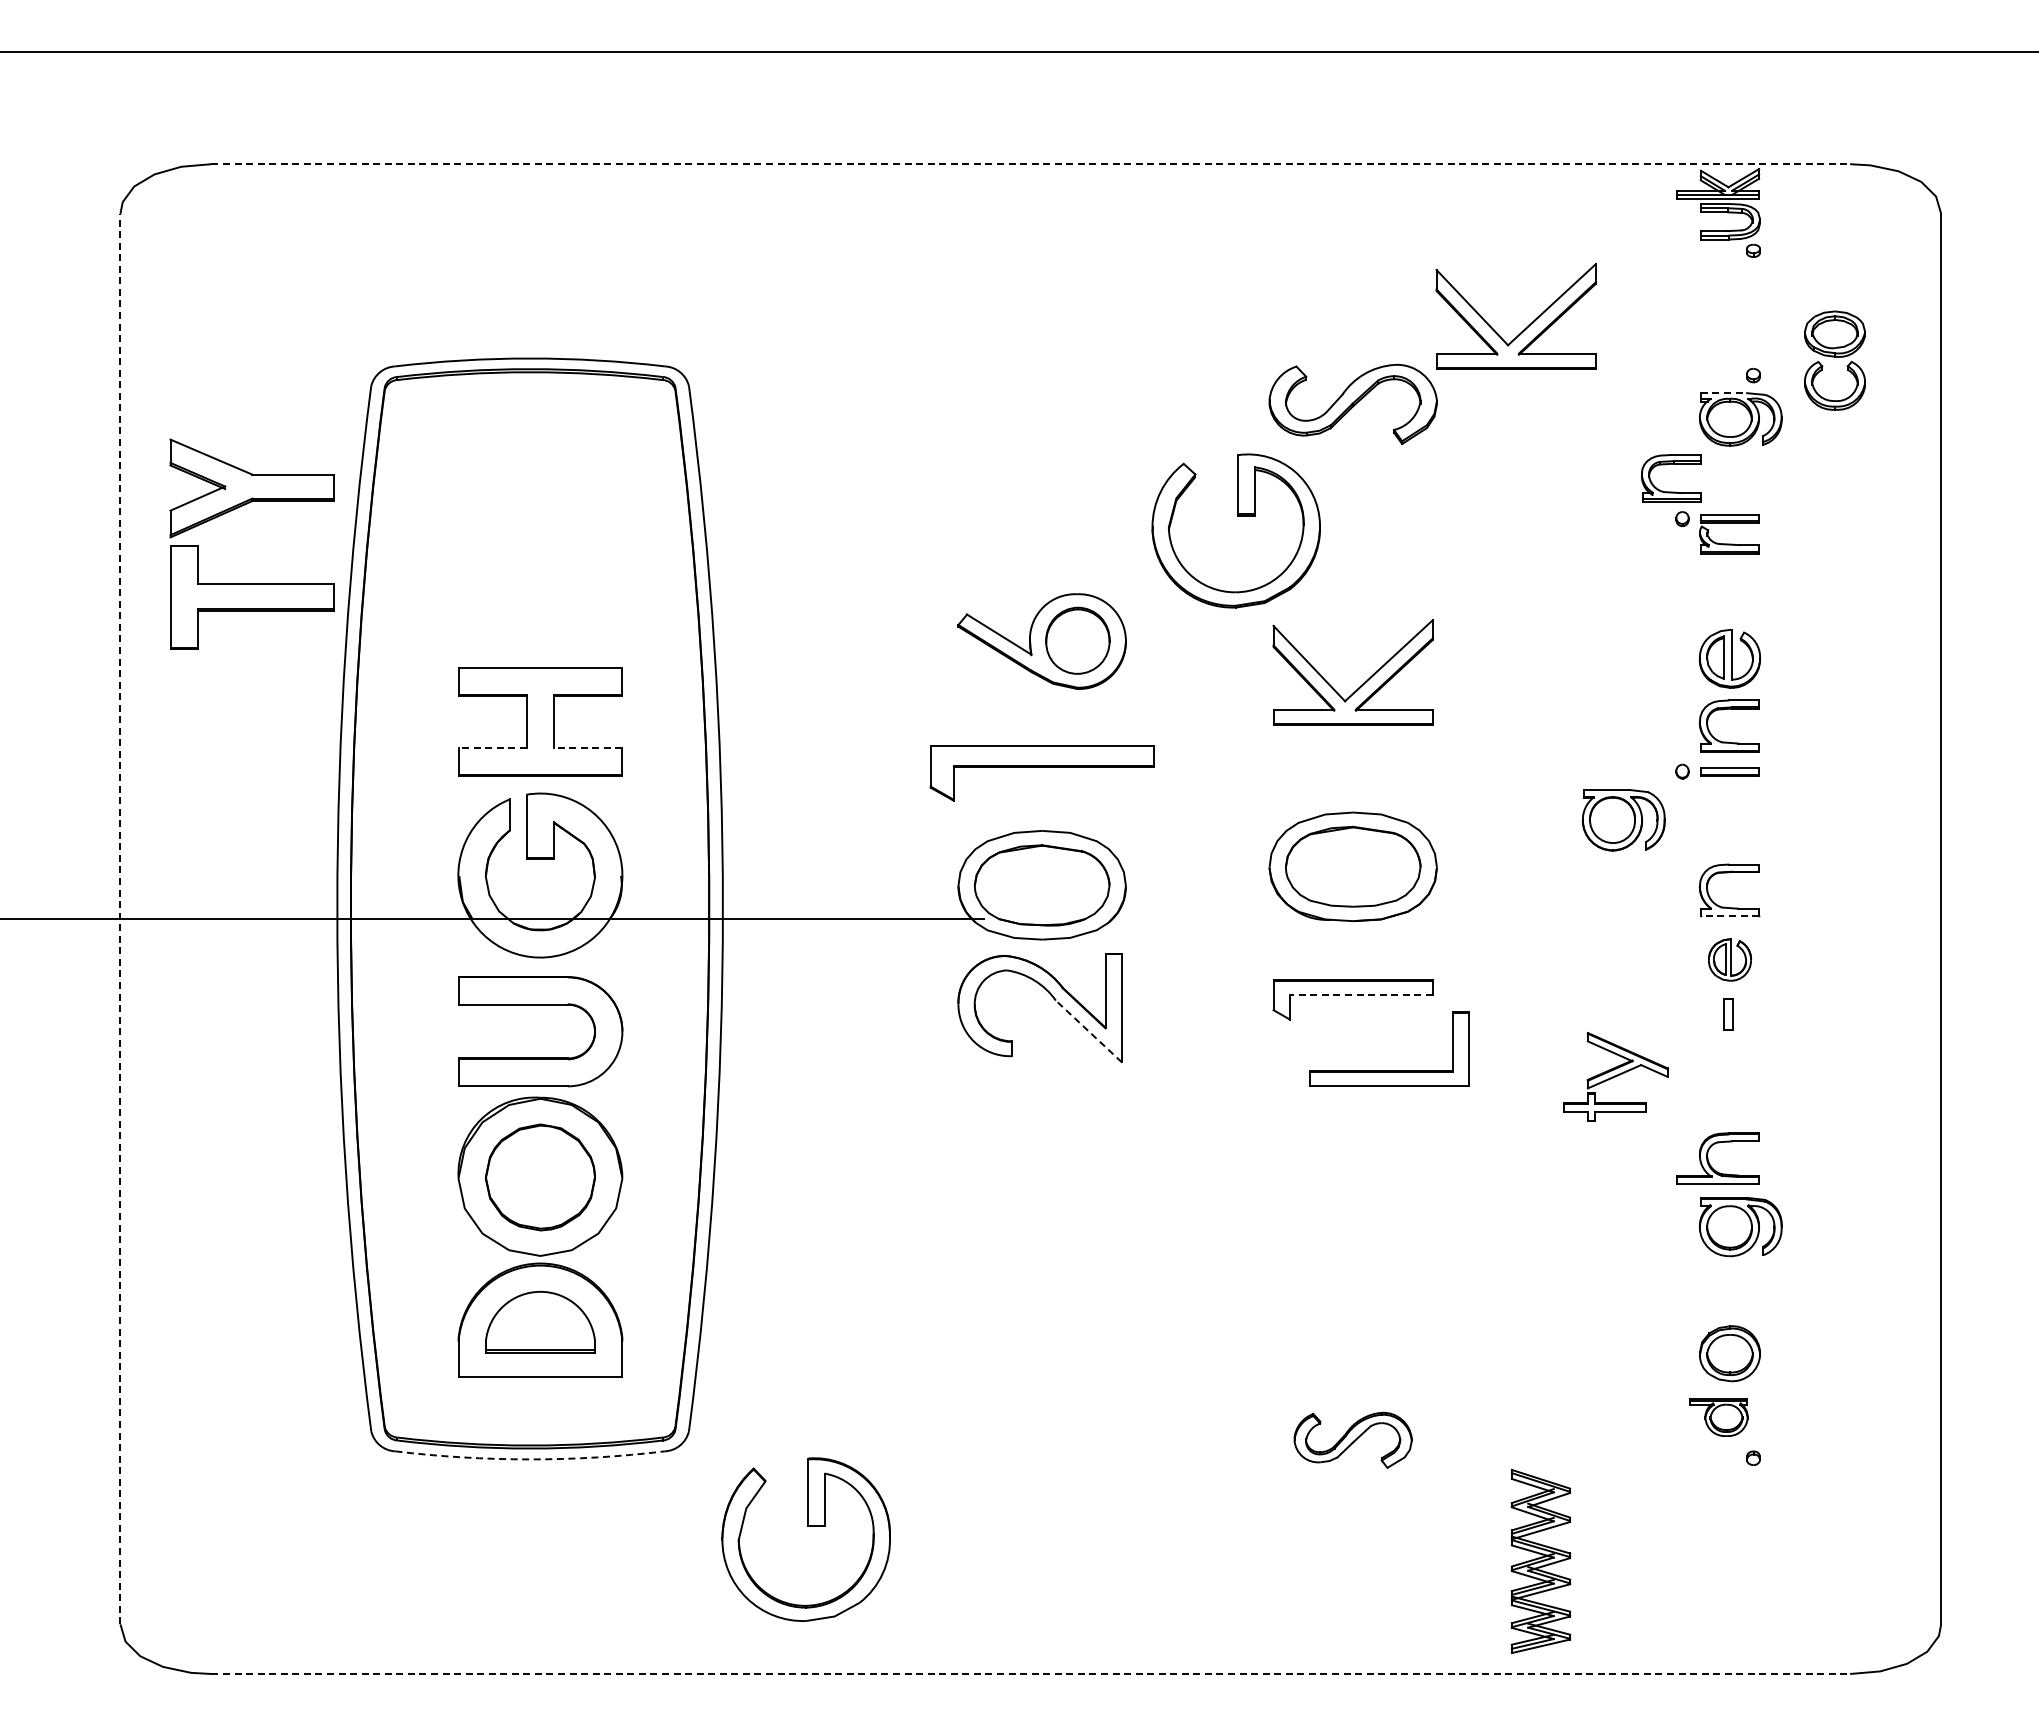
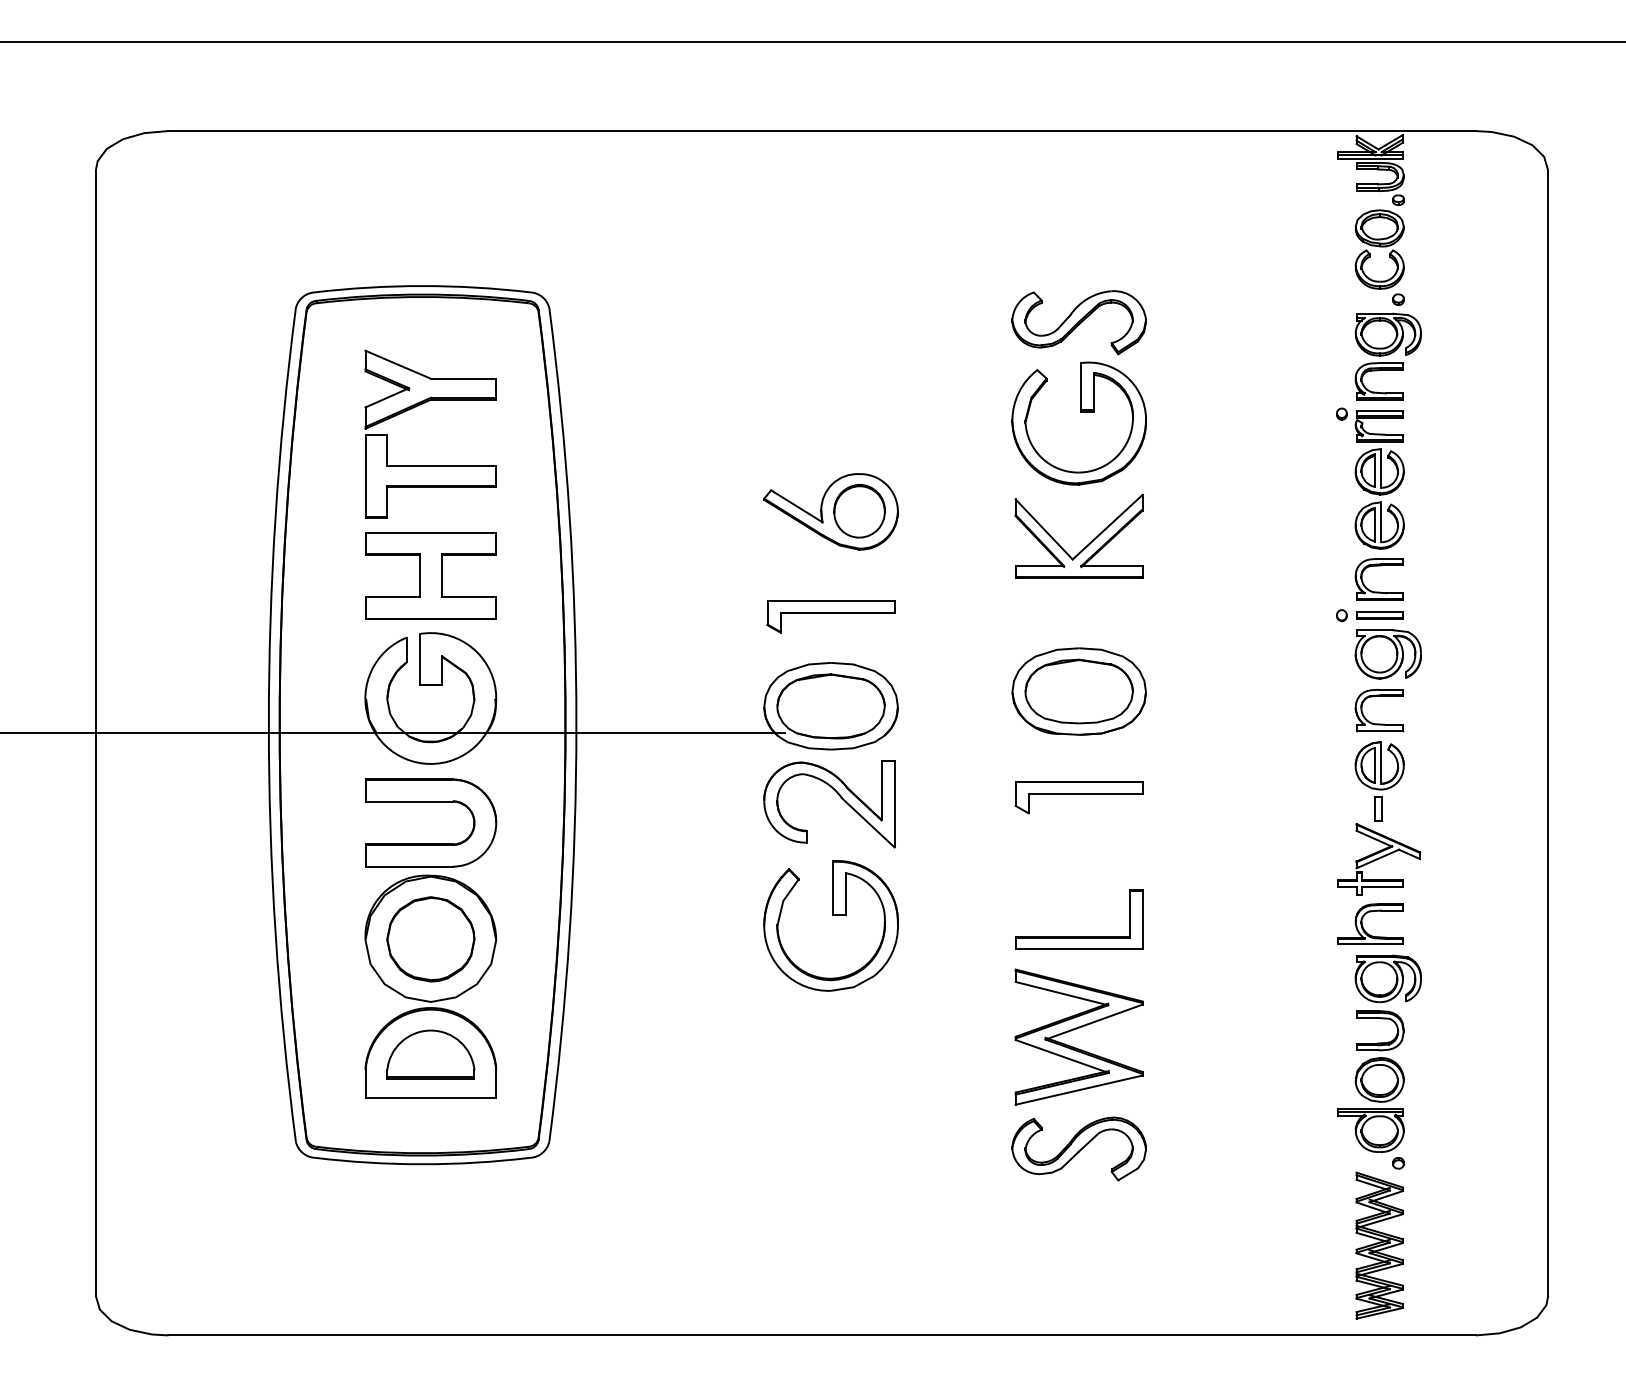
line: (1031, 164) -> (822, 131), dashed -> solid
part: (1526, 326) -> (1217, 260), removed
part: (1834, 360) -> (1379, 249), moved
line: (1724, 393) -> (1375, 313), dashed -> solid
part: (1671, 491) -> (1379, 392), moved
part: (236, 509) -> (418, 406), moved
part: (1237, 516) -> (1080, 412), moved
part: (1729, 591) -> (1379, 471), added
line: (492, 748) -> (392, 597), dashed -> solid
line: (587, 748) -> (468, 597), dashed -> solid
part: (1041, 773) -> (830, 617), size x0.71
part: (1623, 820) -> (1388, 654), moved
line: (1729, 915) -> (1379, 730), dashed -> solid
line: (120, 918) -> (95, 732), dashed -> solid
part: (1729, 959) -> (1379, 765), size x1.43
line: (1360, 995) -> (1085, 794), dashed -> solid
line: (1088, 1031) -> (868, 822), dashed -> solid
part: (1389, 1070) -> (1079, 936), moved
part: (1615, 1076) -> (1378, 858), moved
part: (1730, 1277) -> (1380, 1019), added
part: (1349, 1290) -> (1076, 1029), added
part: (1718, 1417) -> (1370, 1130), size x1.43
part: (1352, 1440) -> (1078, 1149), size x1.43
arc: (530, 1459) -> (422, 1164), dashed -> solid
part: (807, 1526) -> (832, 915), moved
part: (1540, 1560) -> (1379, 1244), moved
line: (1031, 1673) -> (822, 1335), dashed -> solid

